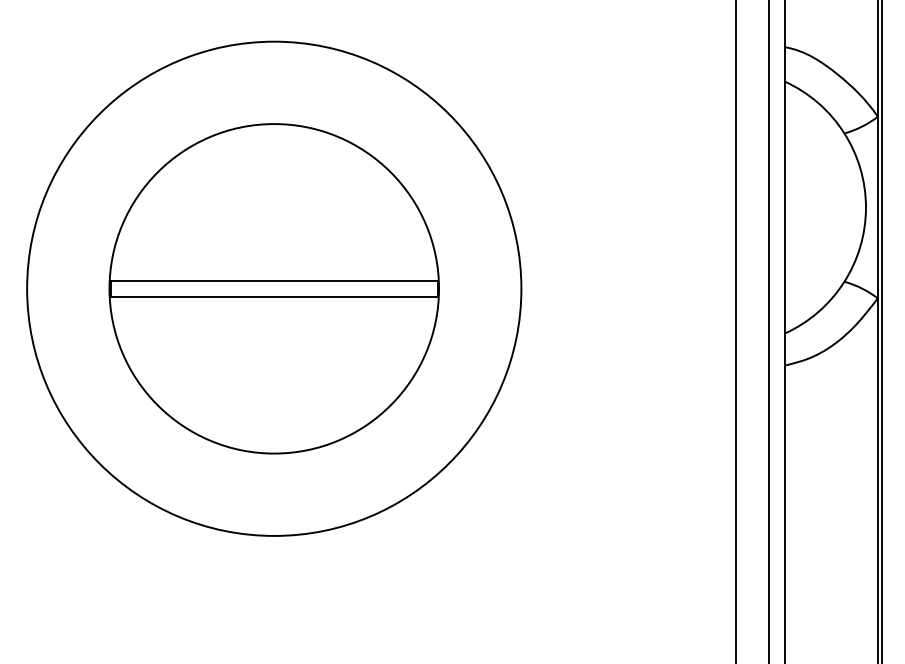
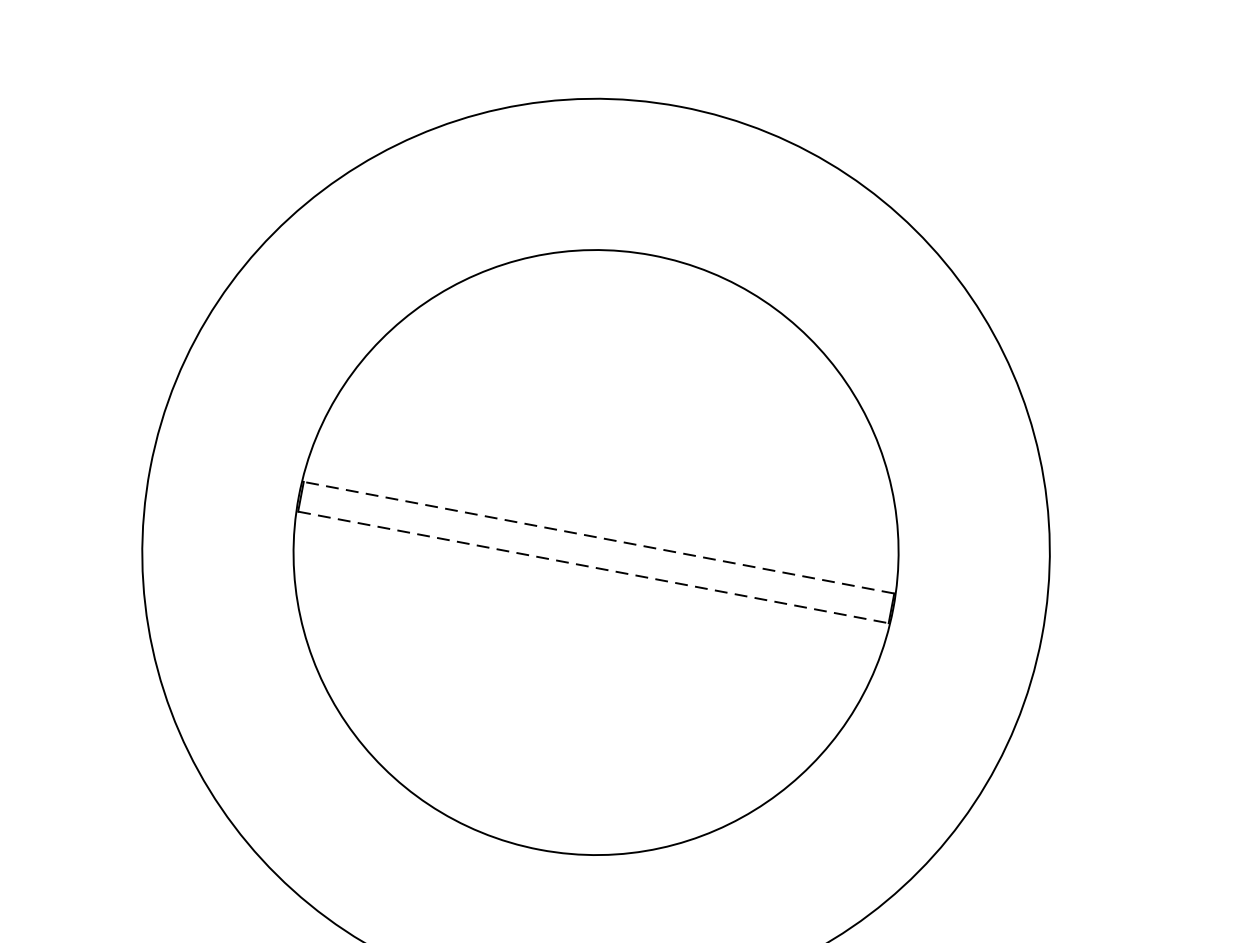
line: (274, 280) -> (599, 537), solid -> dashed
line: (274, 297) -> (593, 568), solid -> dashed

